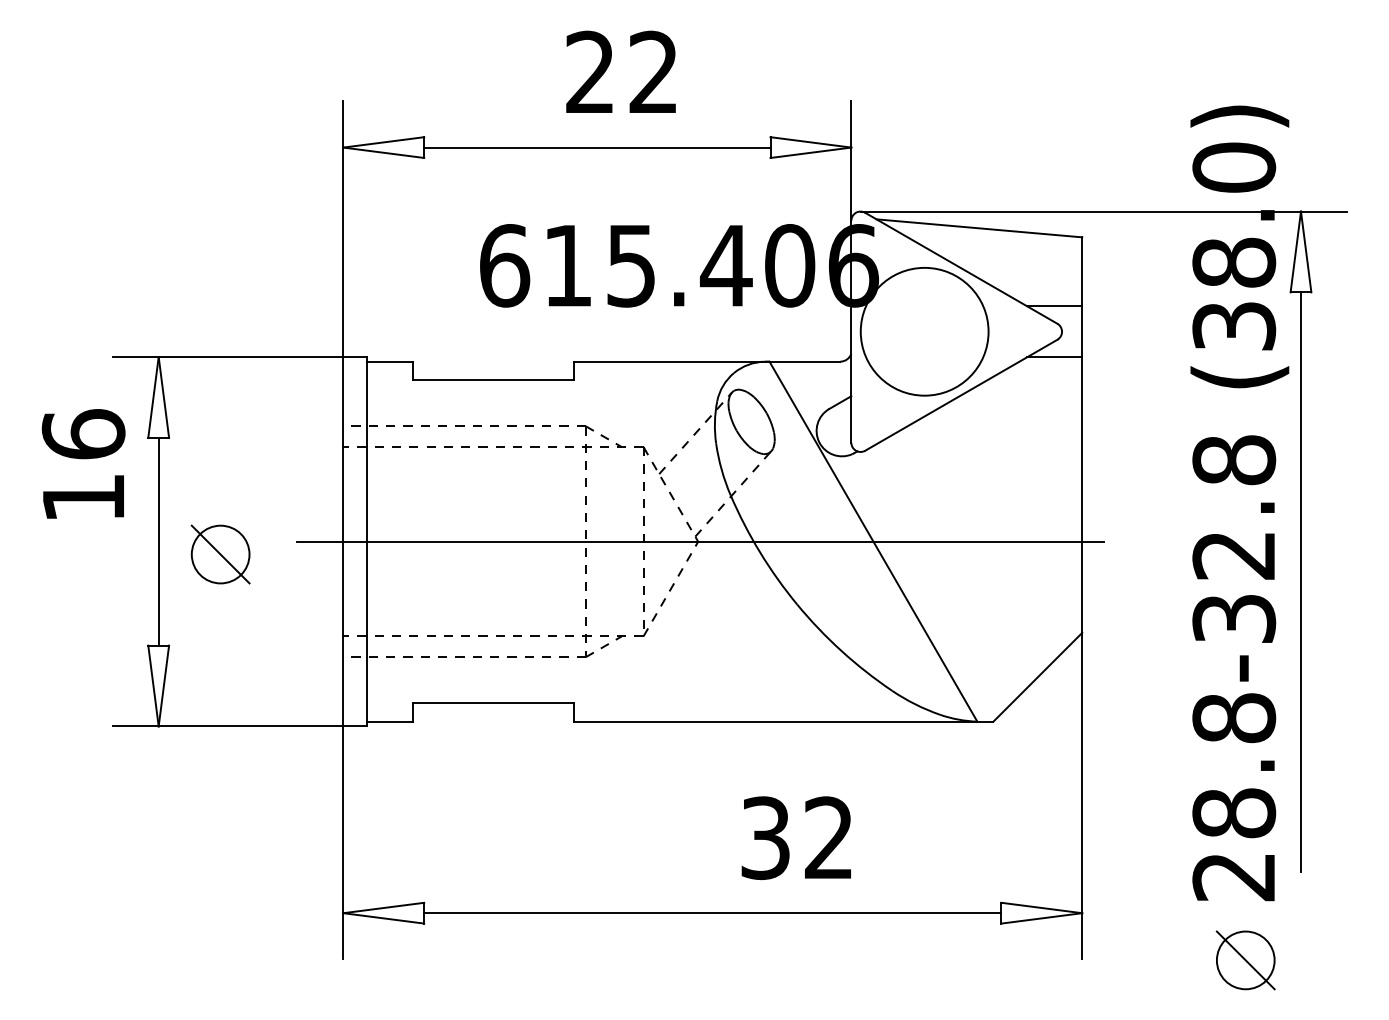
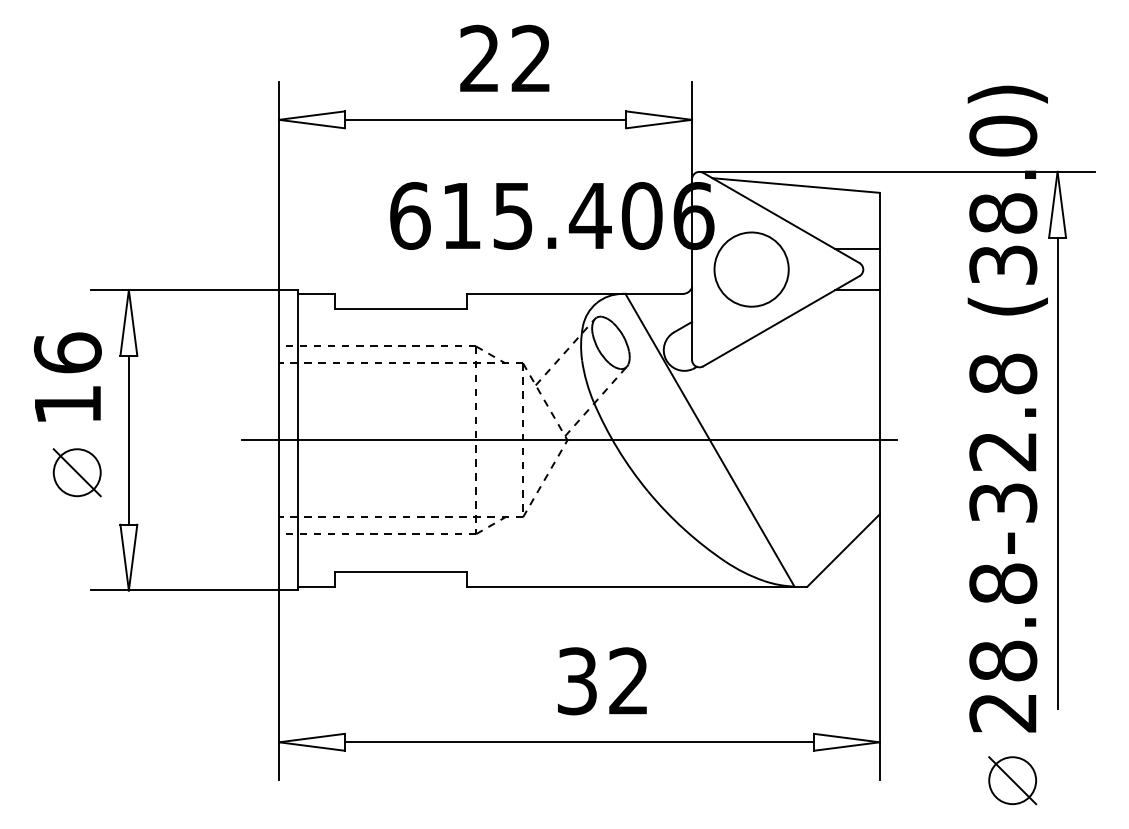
circle: (924, 331) -> (751, 269), size x0.71
part: (219, 554) -> (76, 472), moved
text: (796, 838) -> (602, 681), moved

